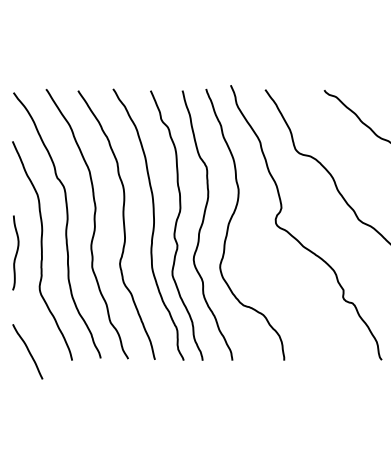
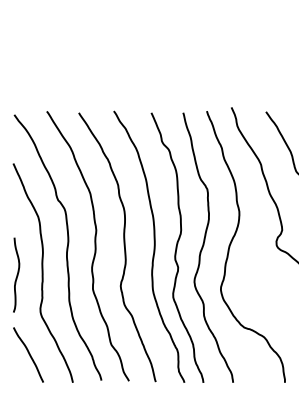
curve: (27, 350) -> (28, 353), moved

